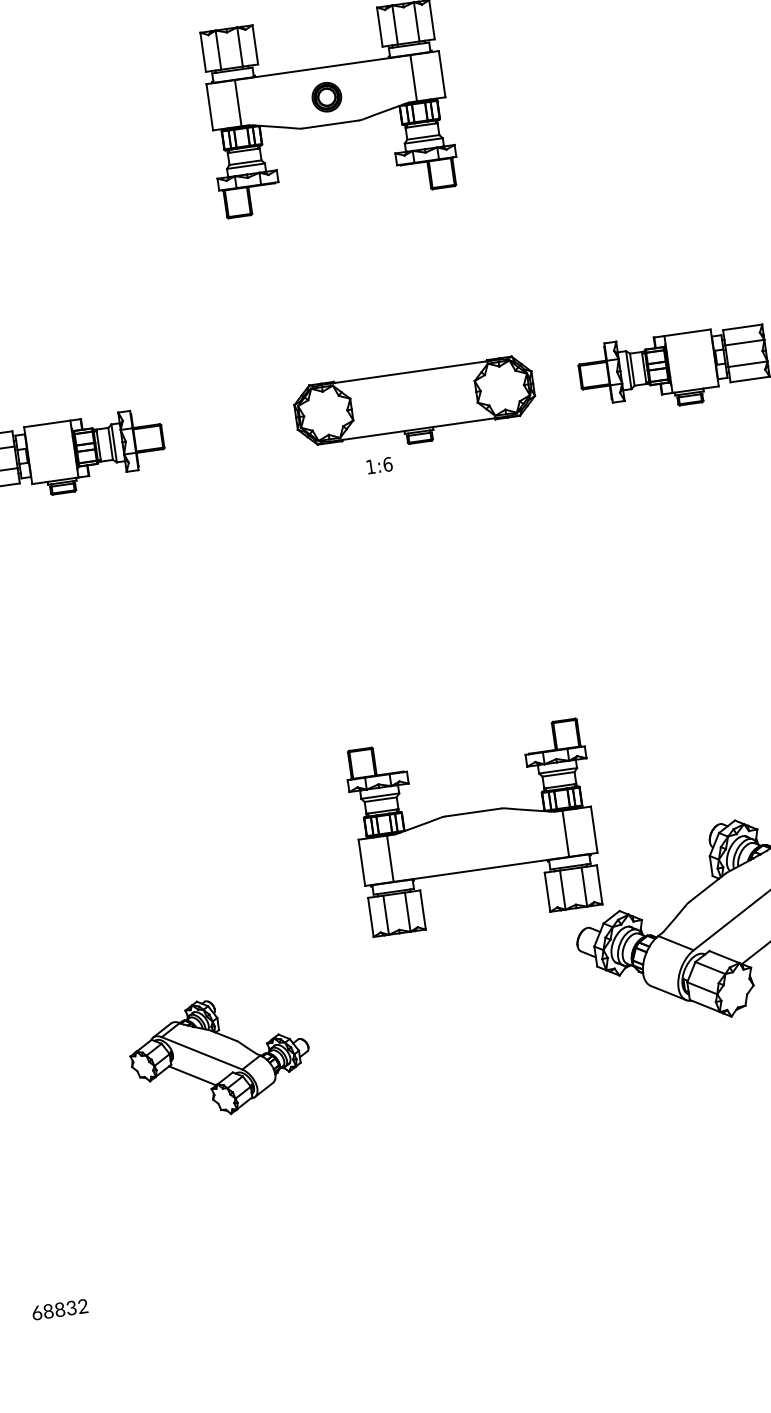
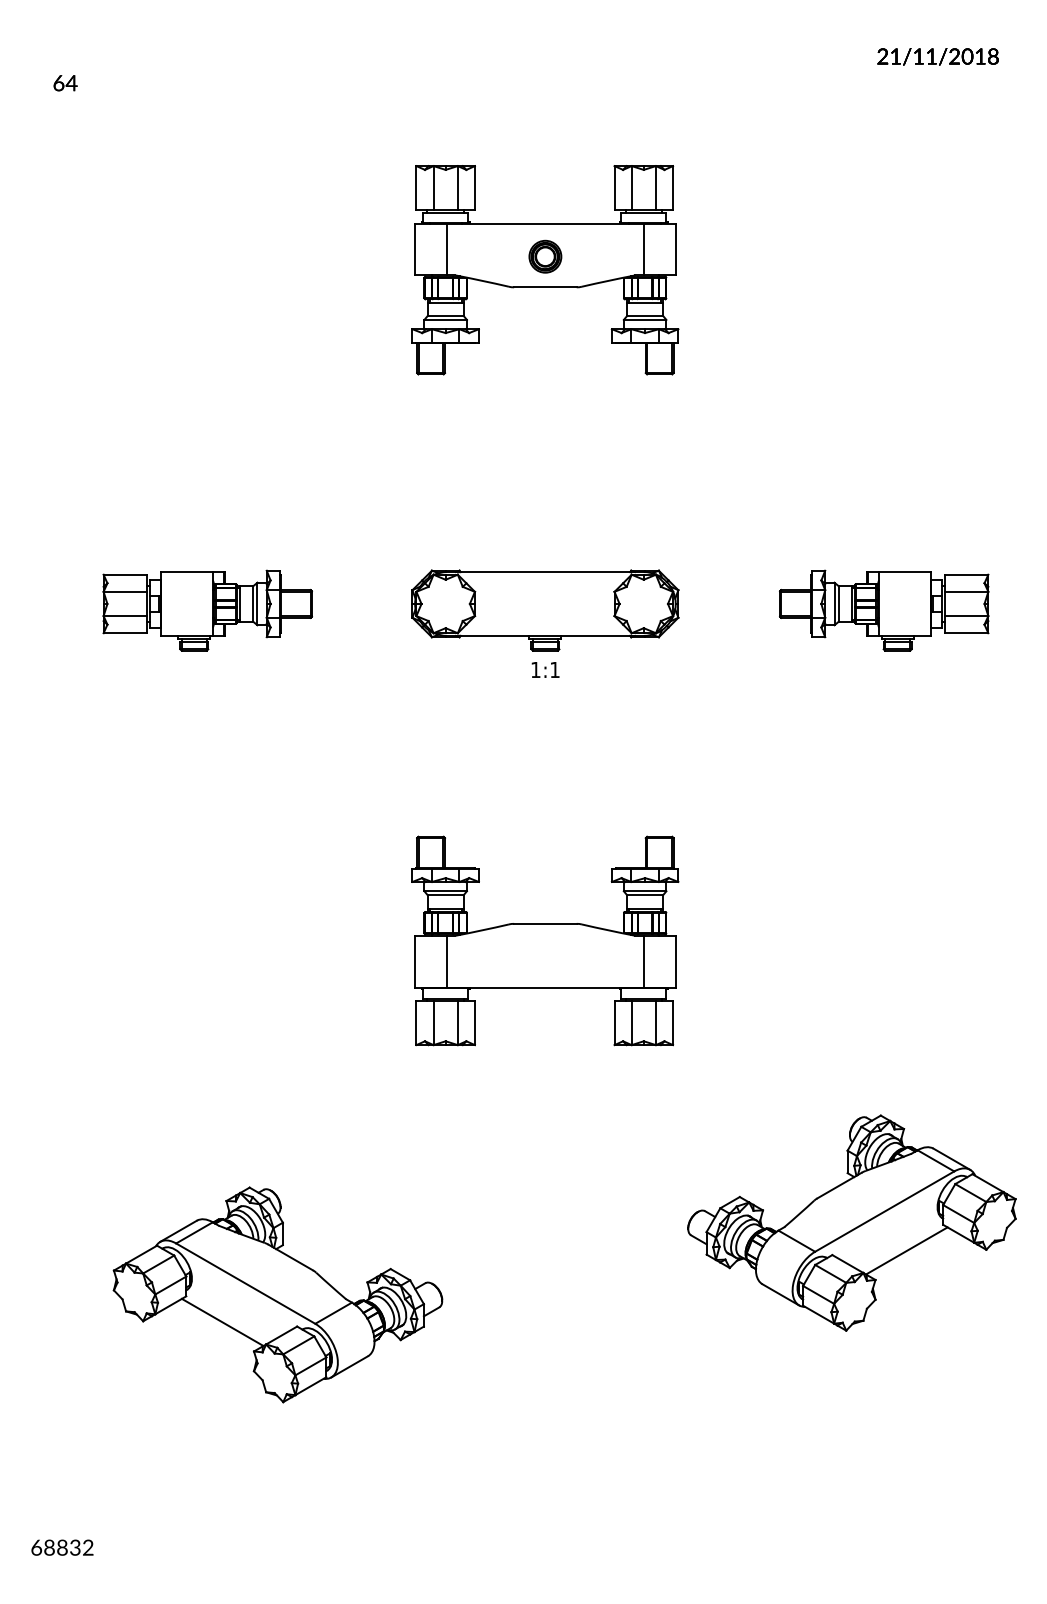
part: (415, 406) -> (545, 610), moved
text: (387, 464) -> (554, 669), 1:6 -> 1:1
part: (475, 827) -> (545, 940), moved
part: (219, 1056) -> (277, 1294), size x1.67

